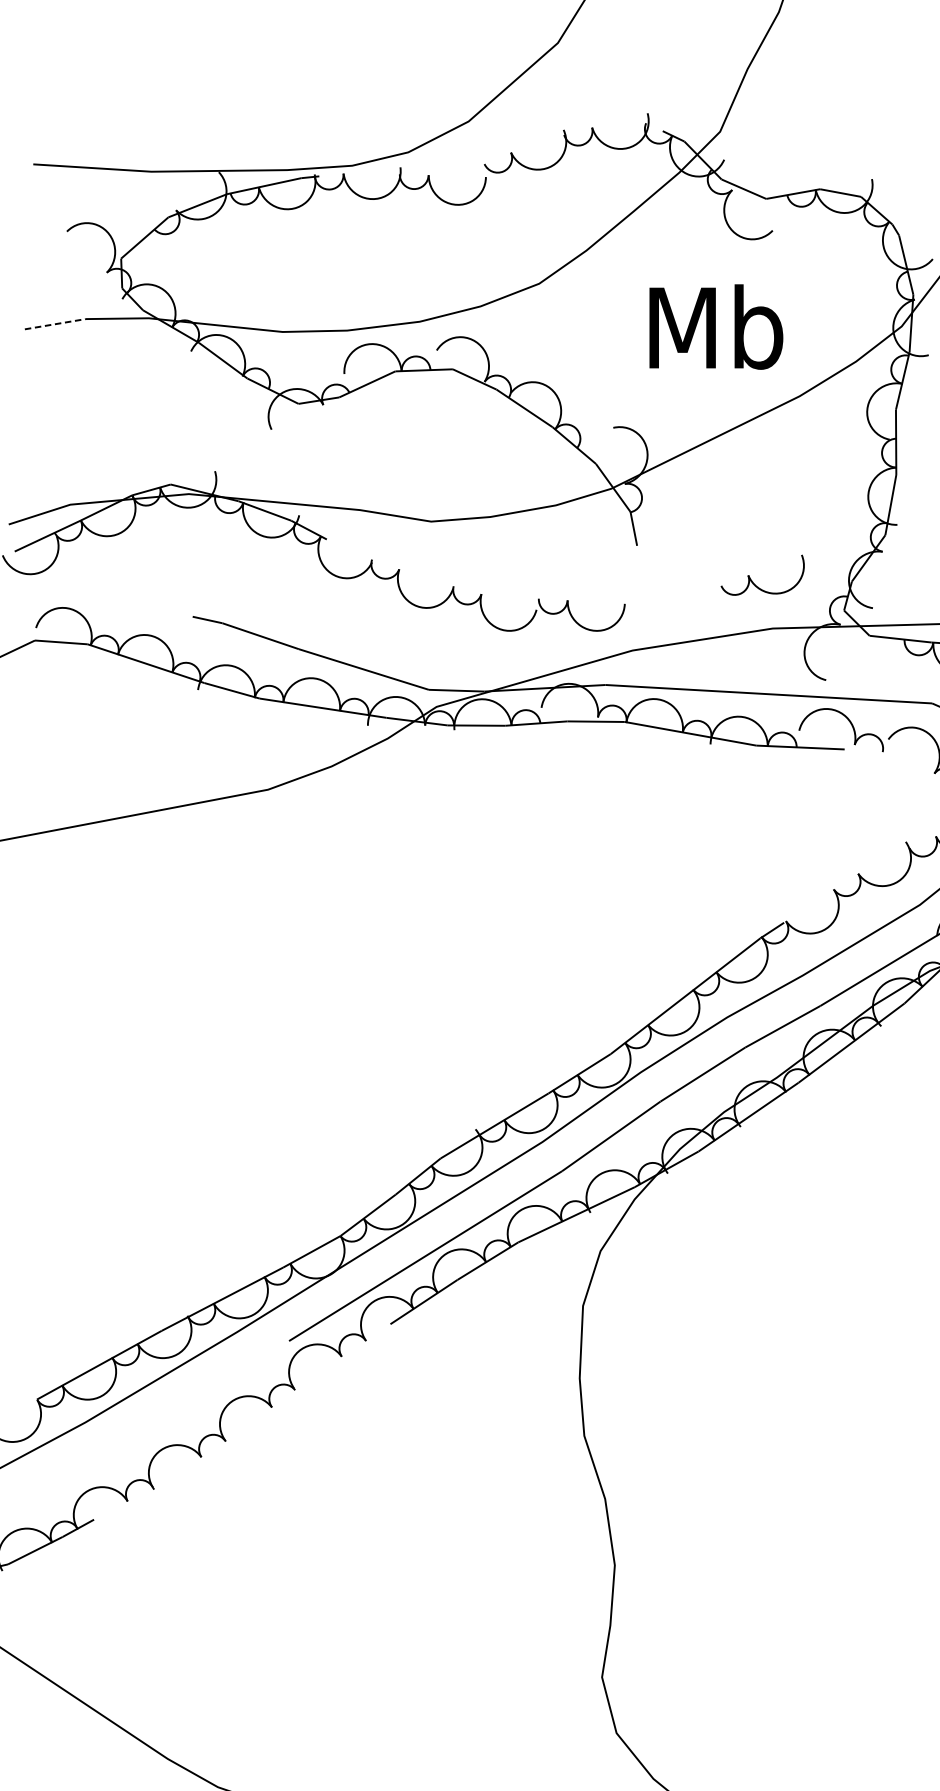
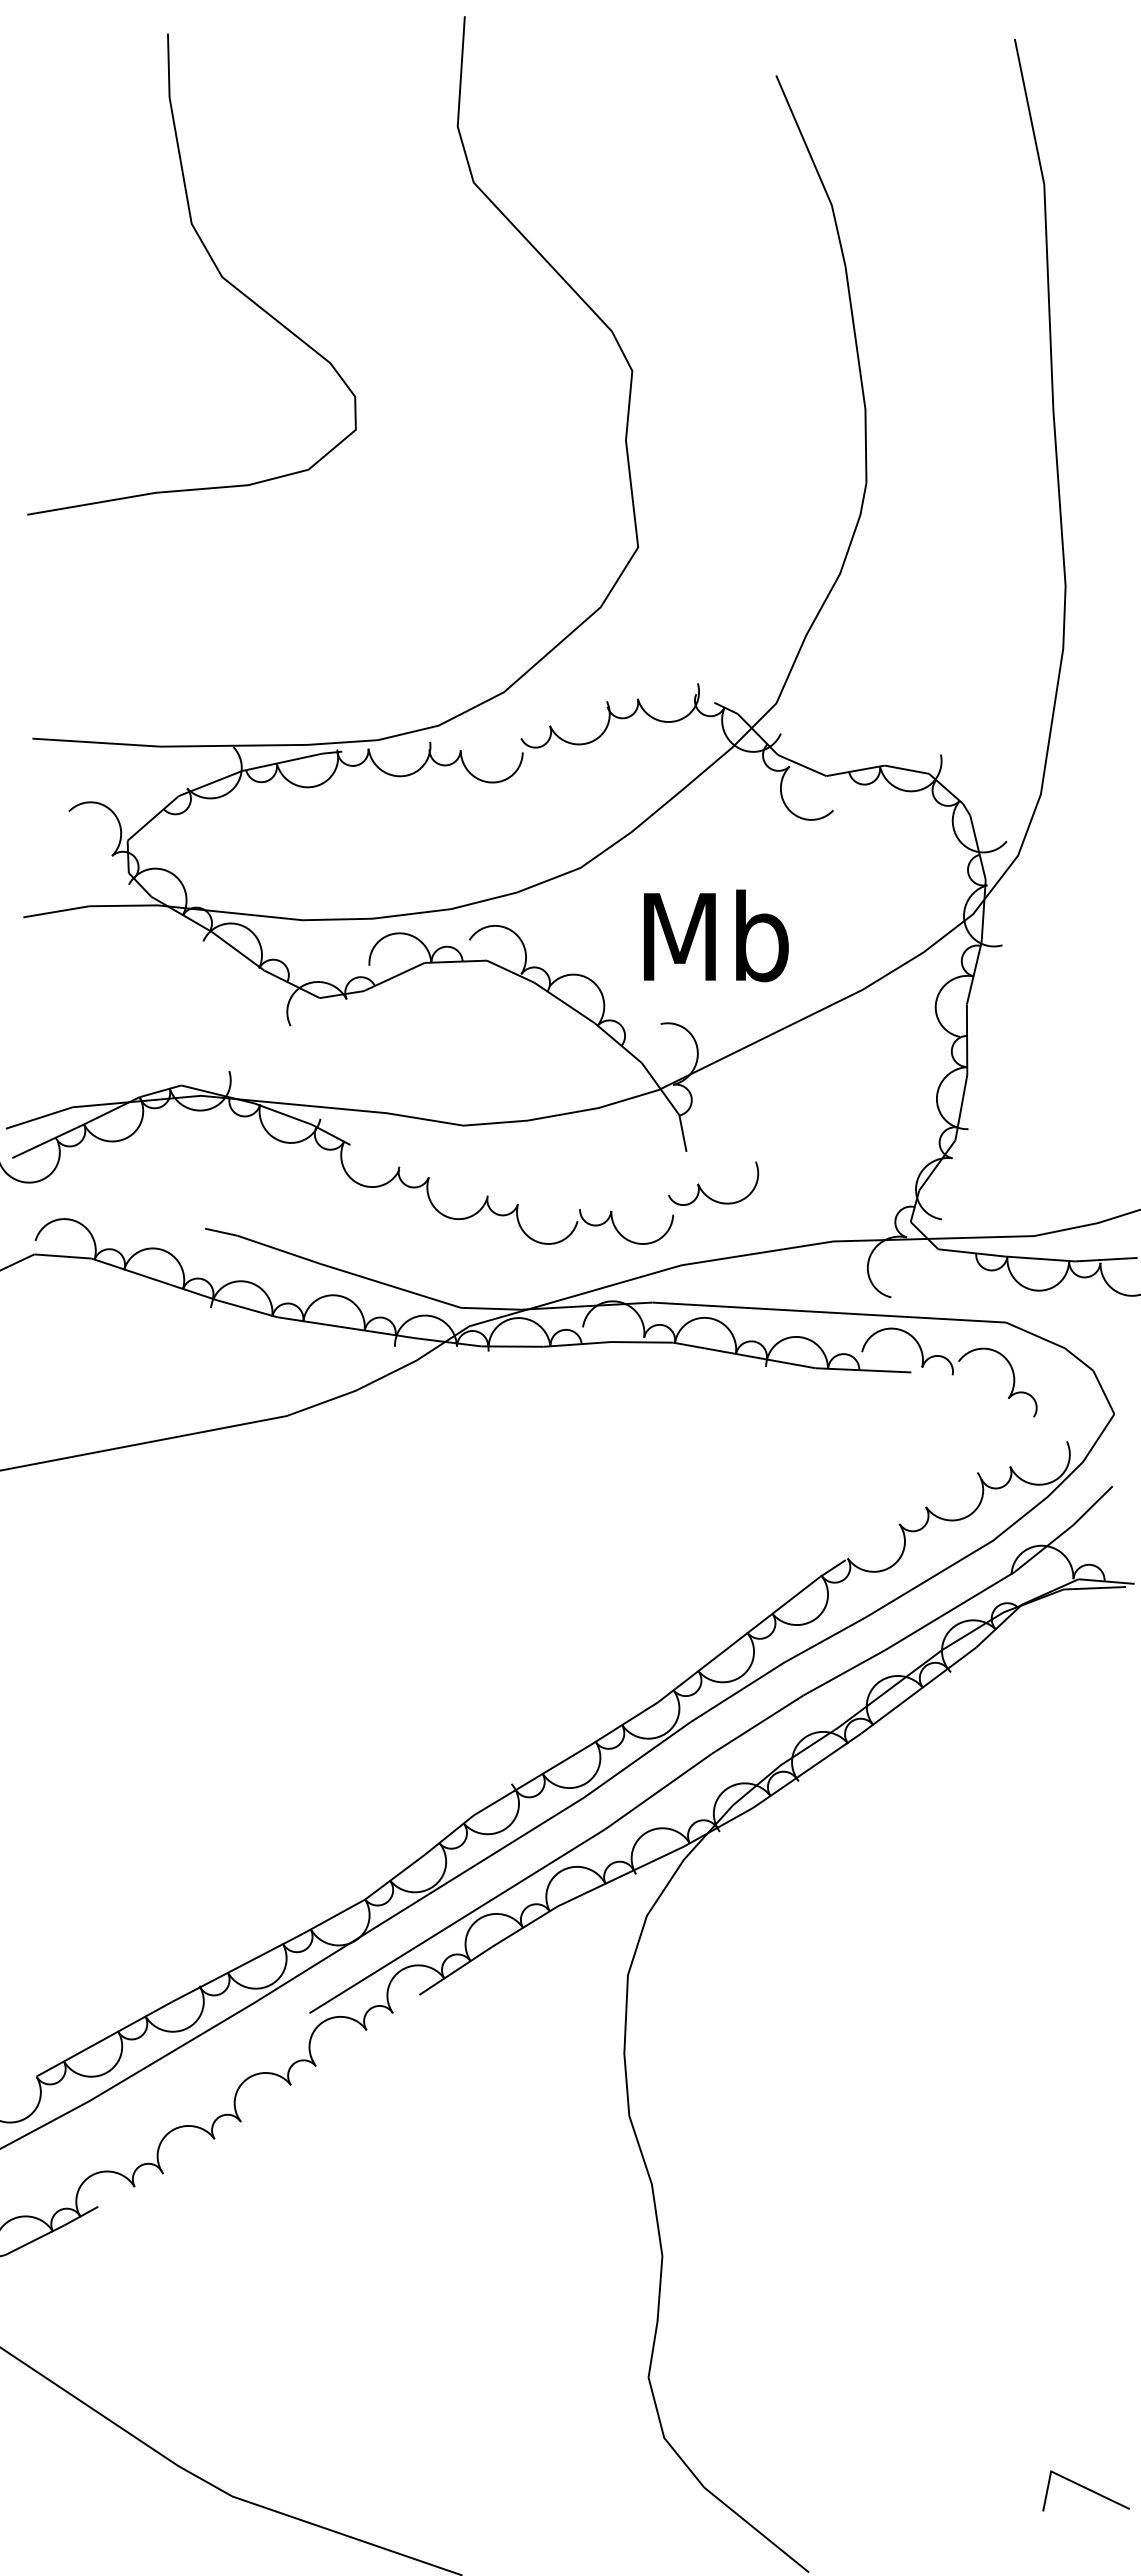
line: (55, 323) -> (56, 911), dashed -> solid
text: (716, 326) -> (716, 935), moved
part: (752, 580) -> (702, 1189), moved

